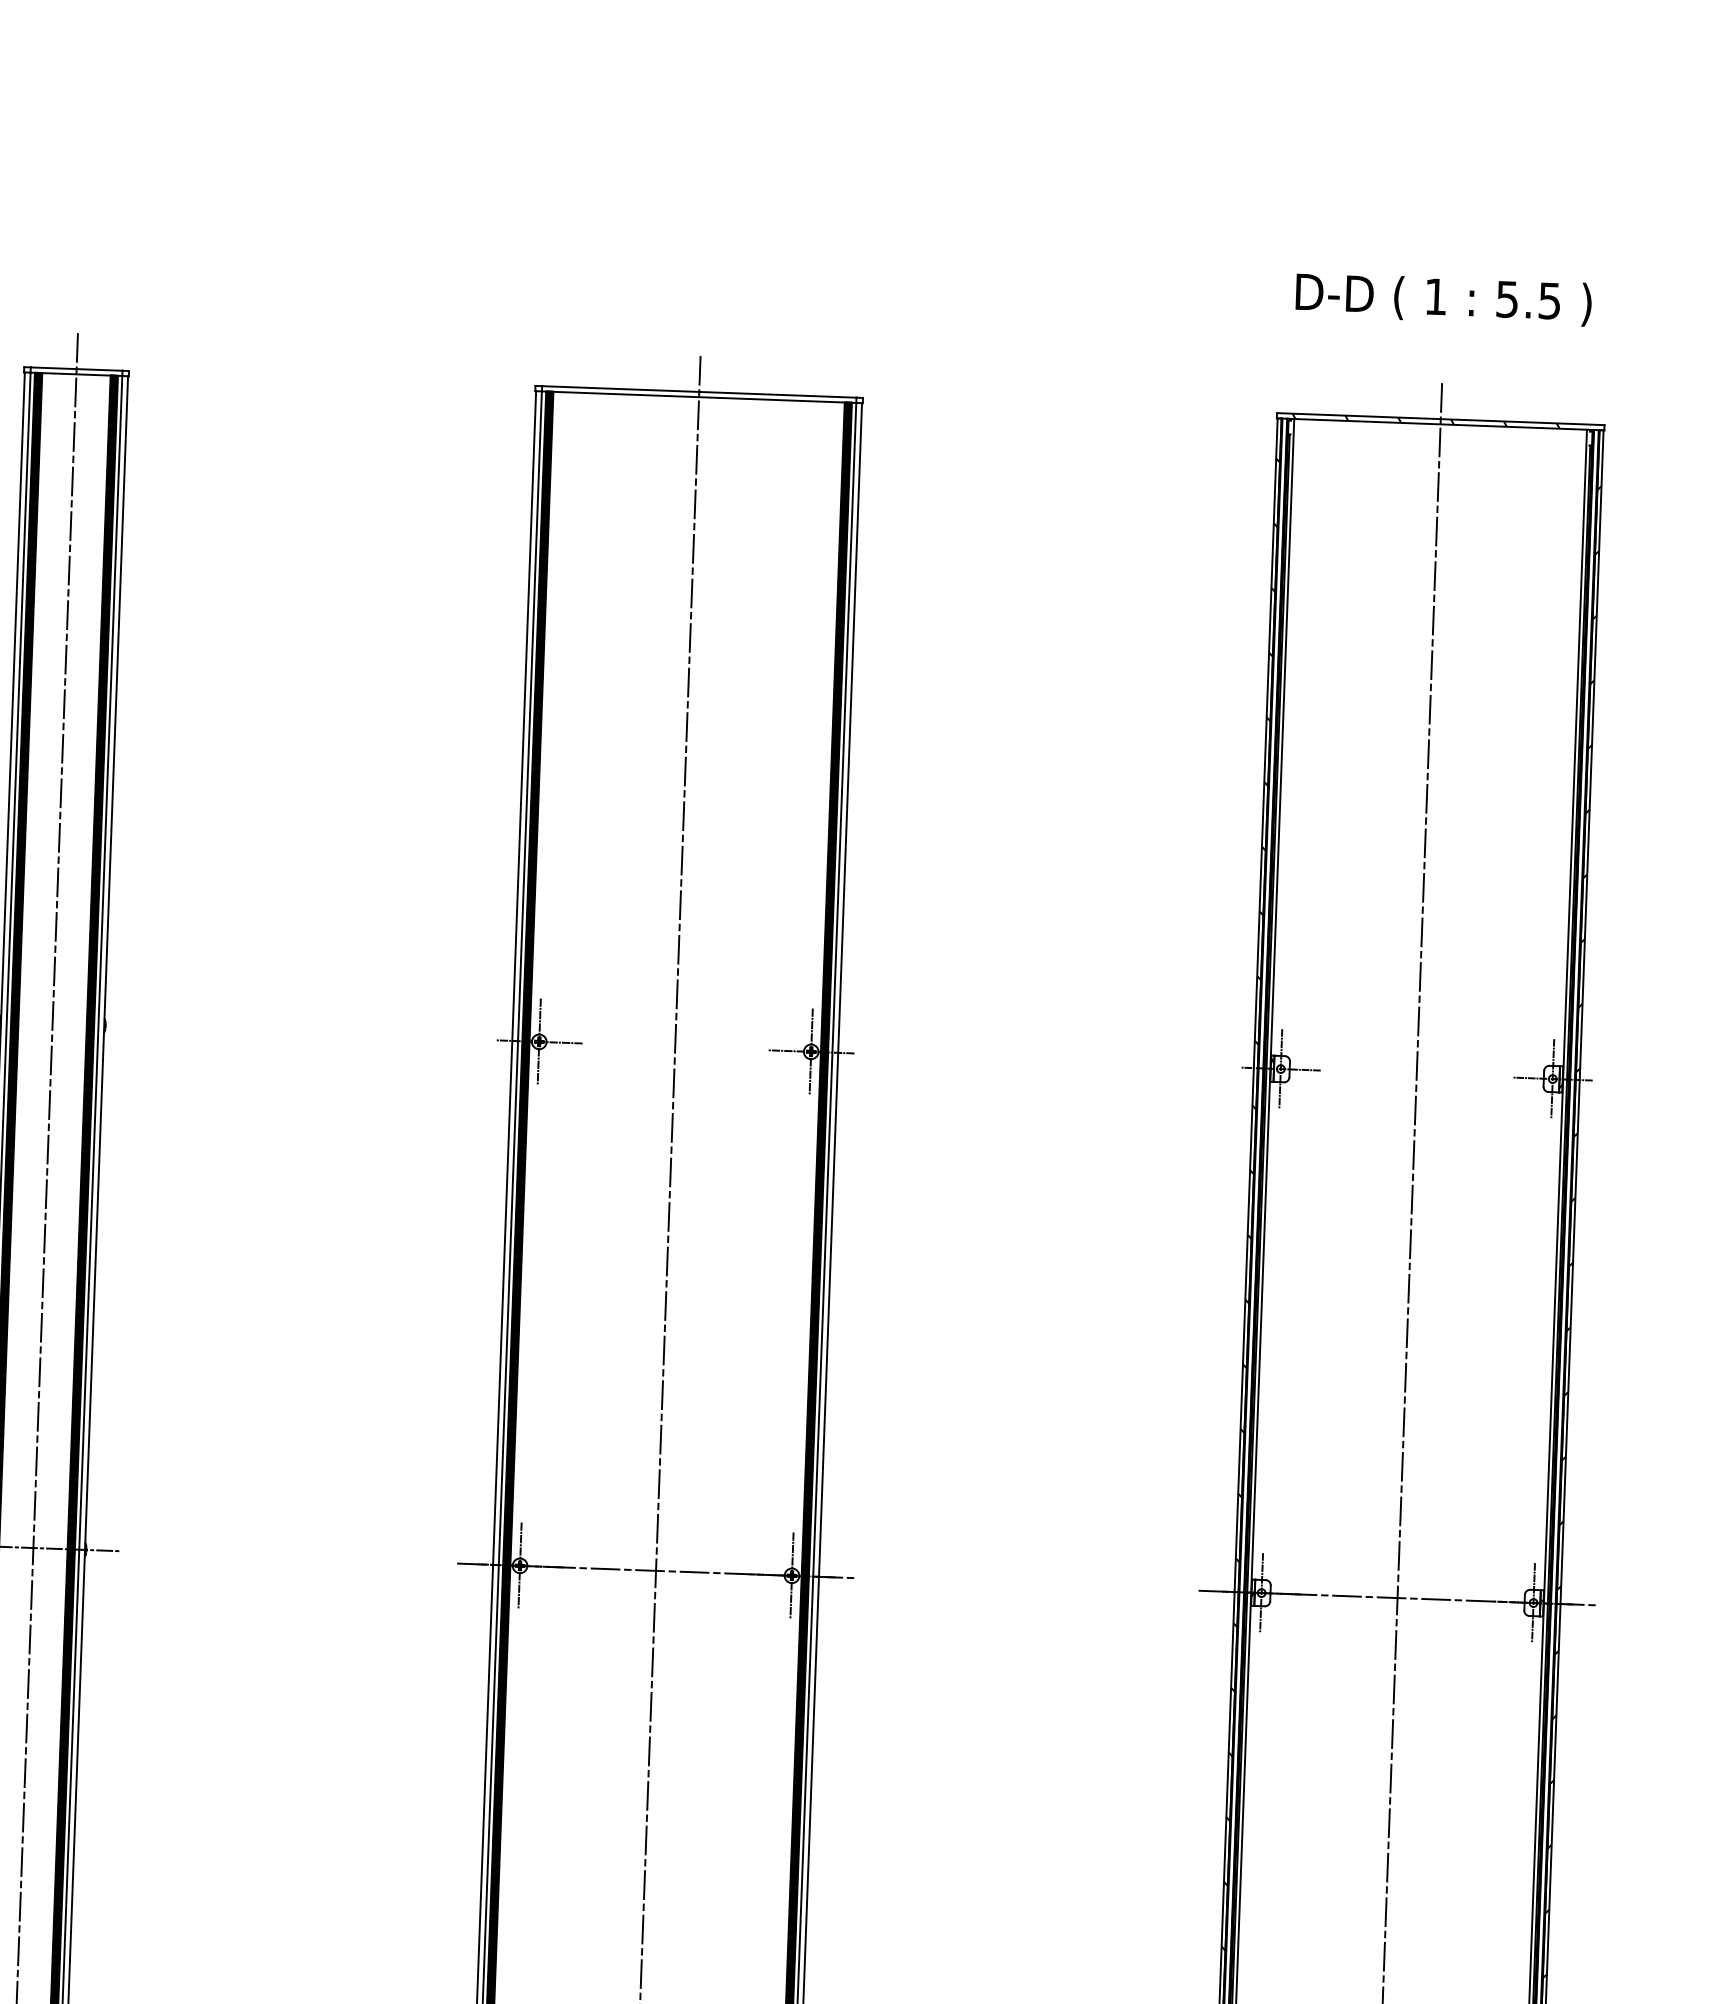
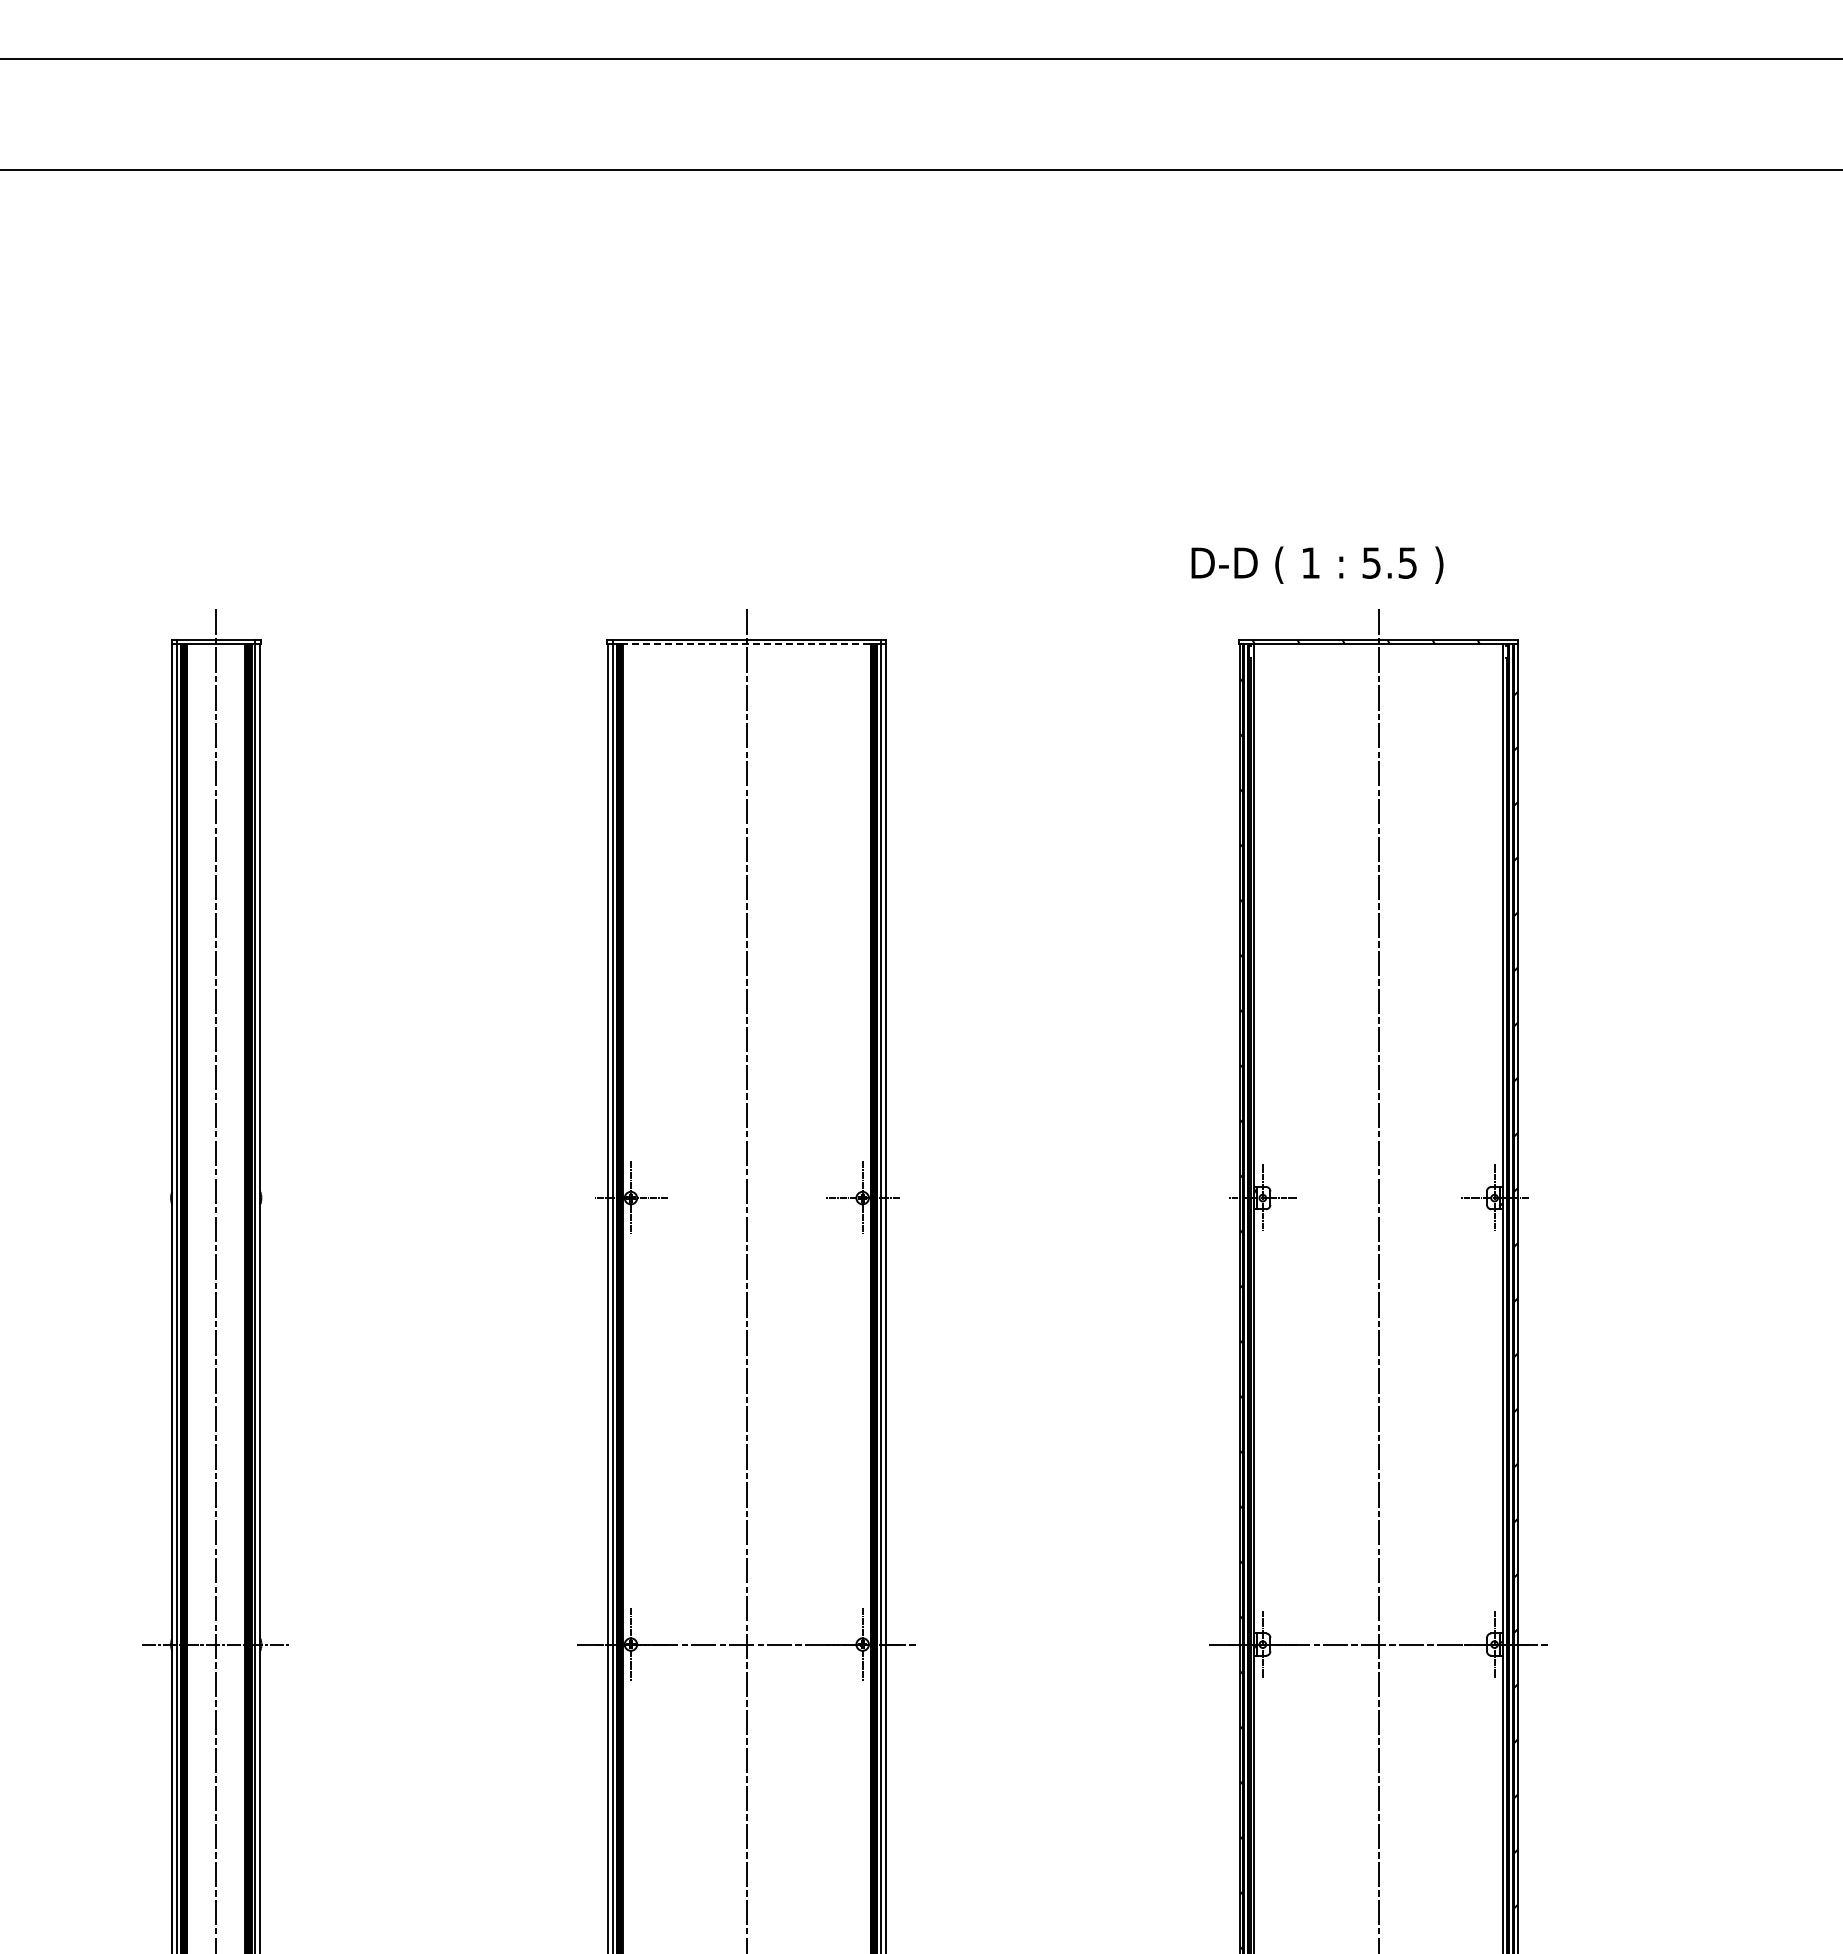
text: (1443, 298) -> (1317, 564), moved
line: (698, 397) -> (746, 644), solid -> dashed

